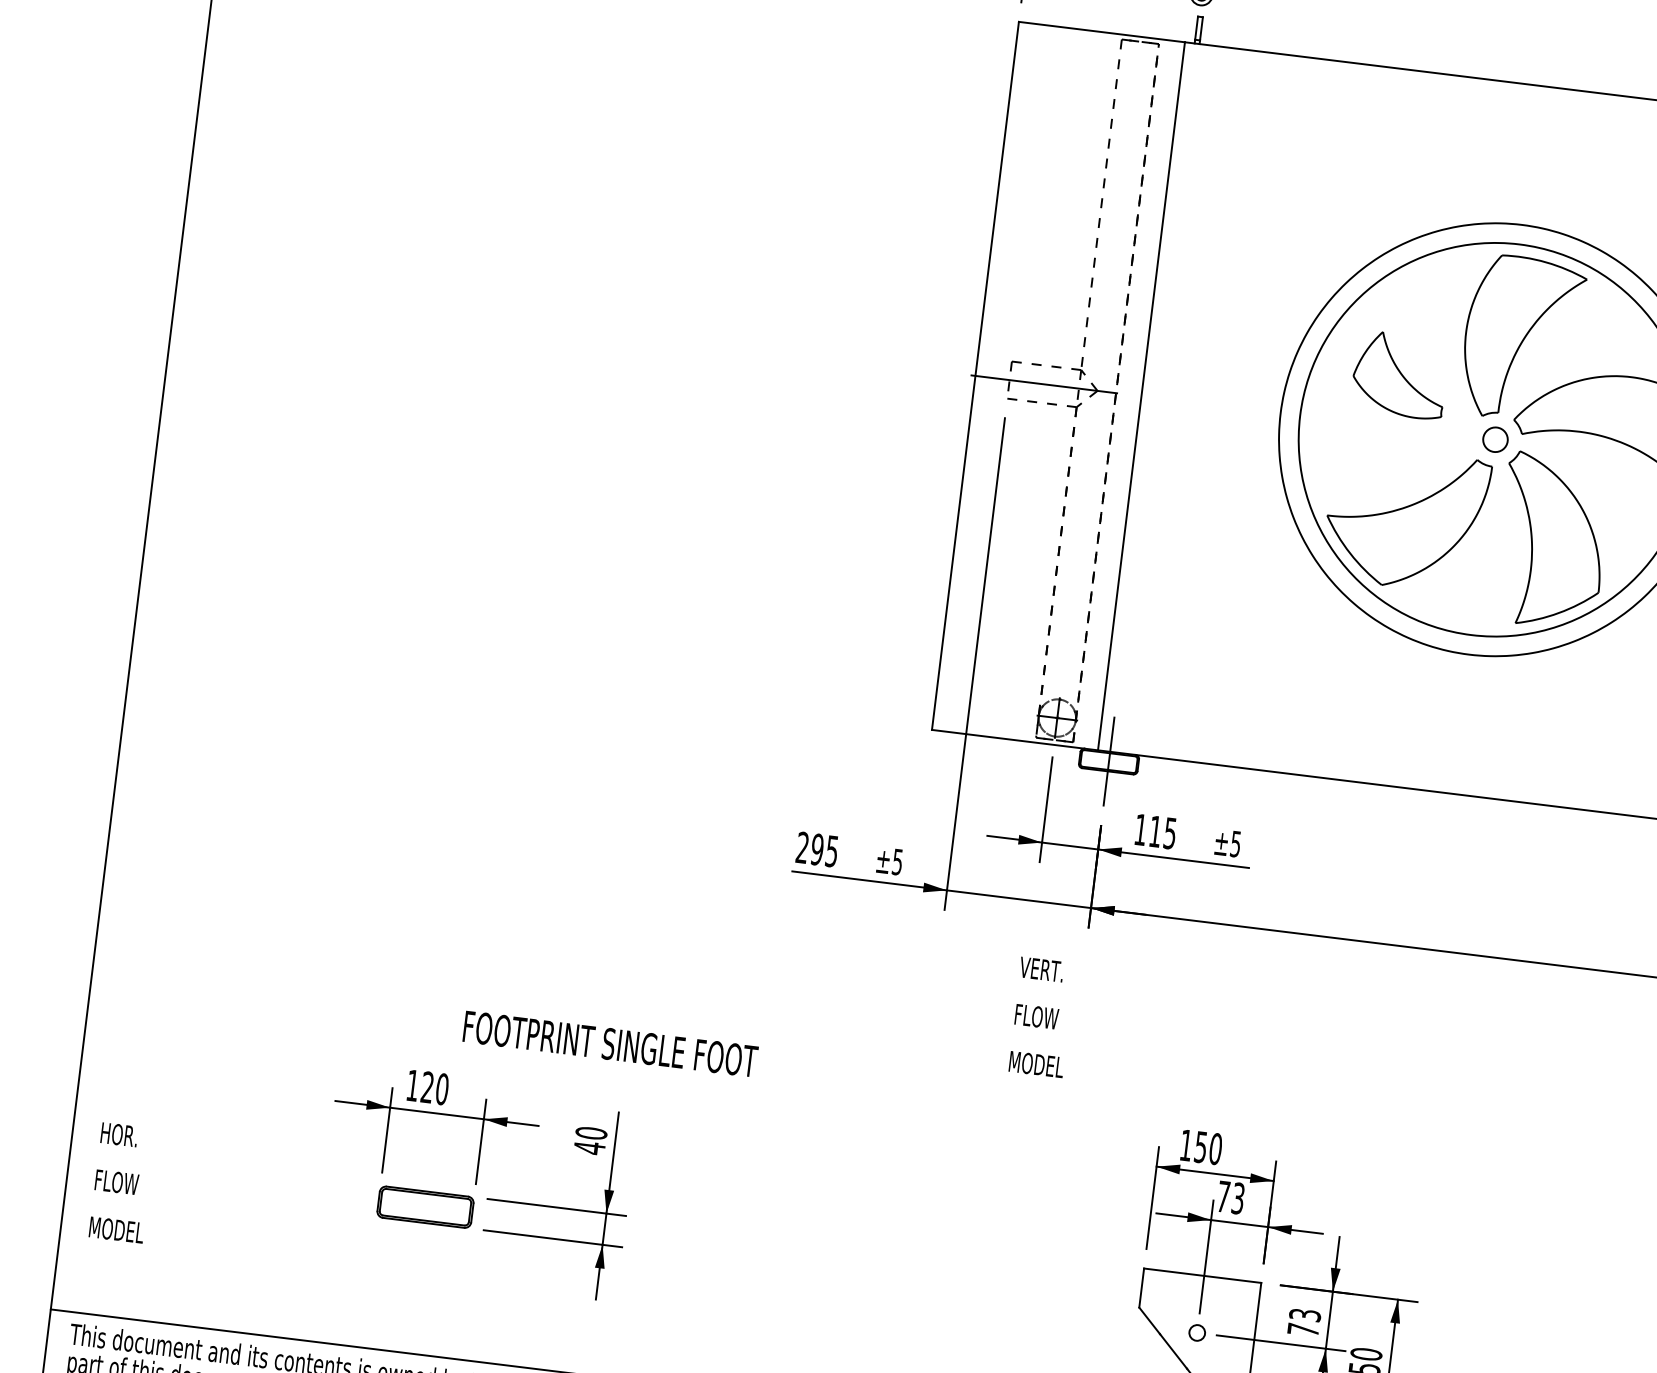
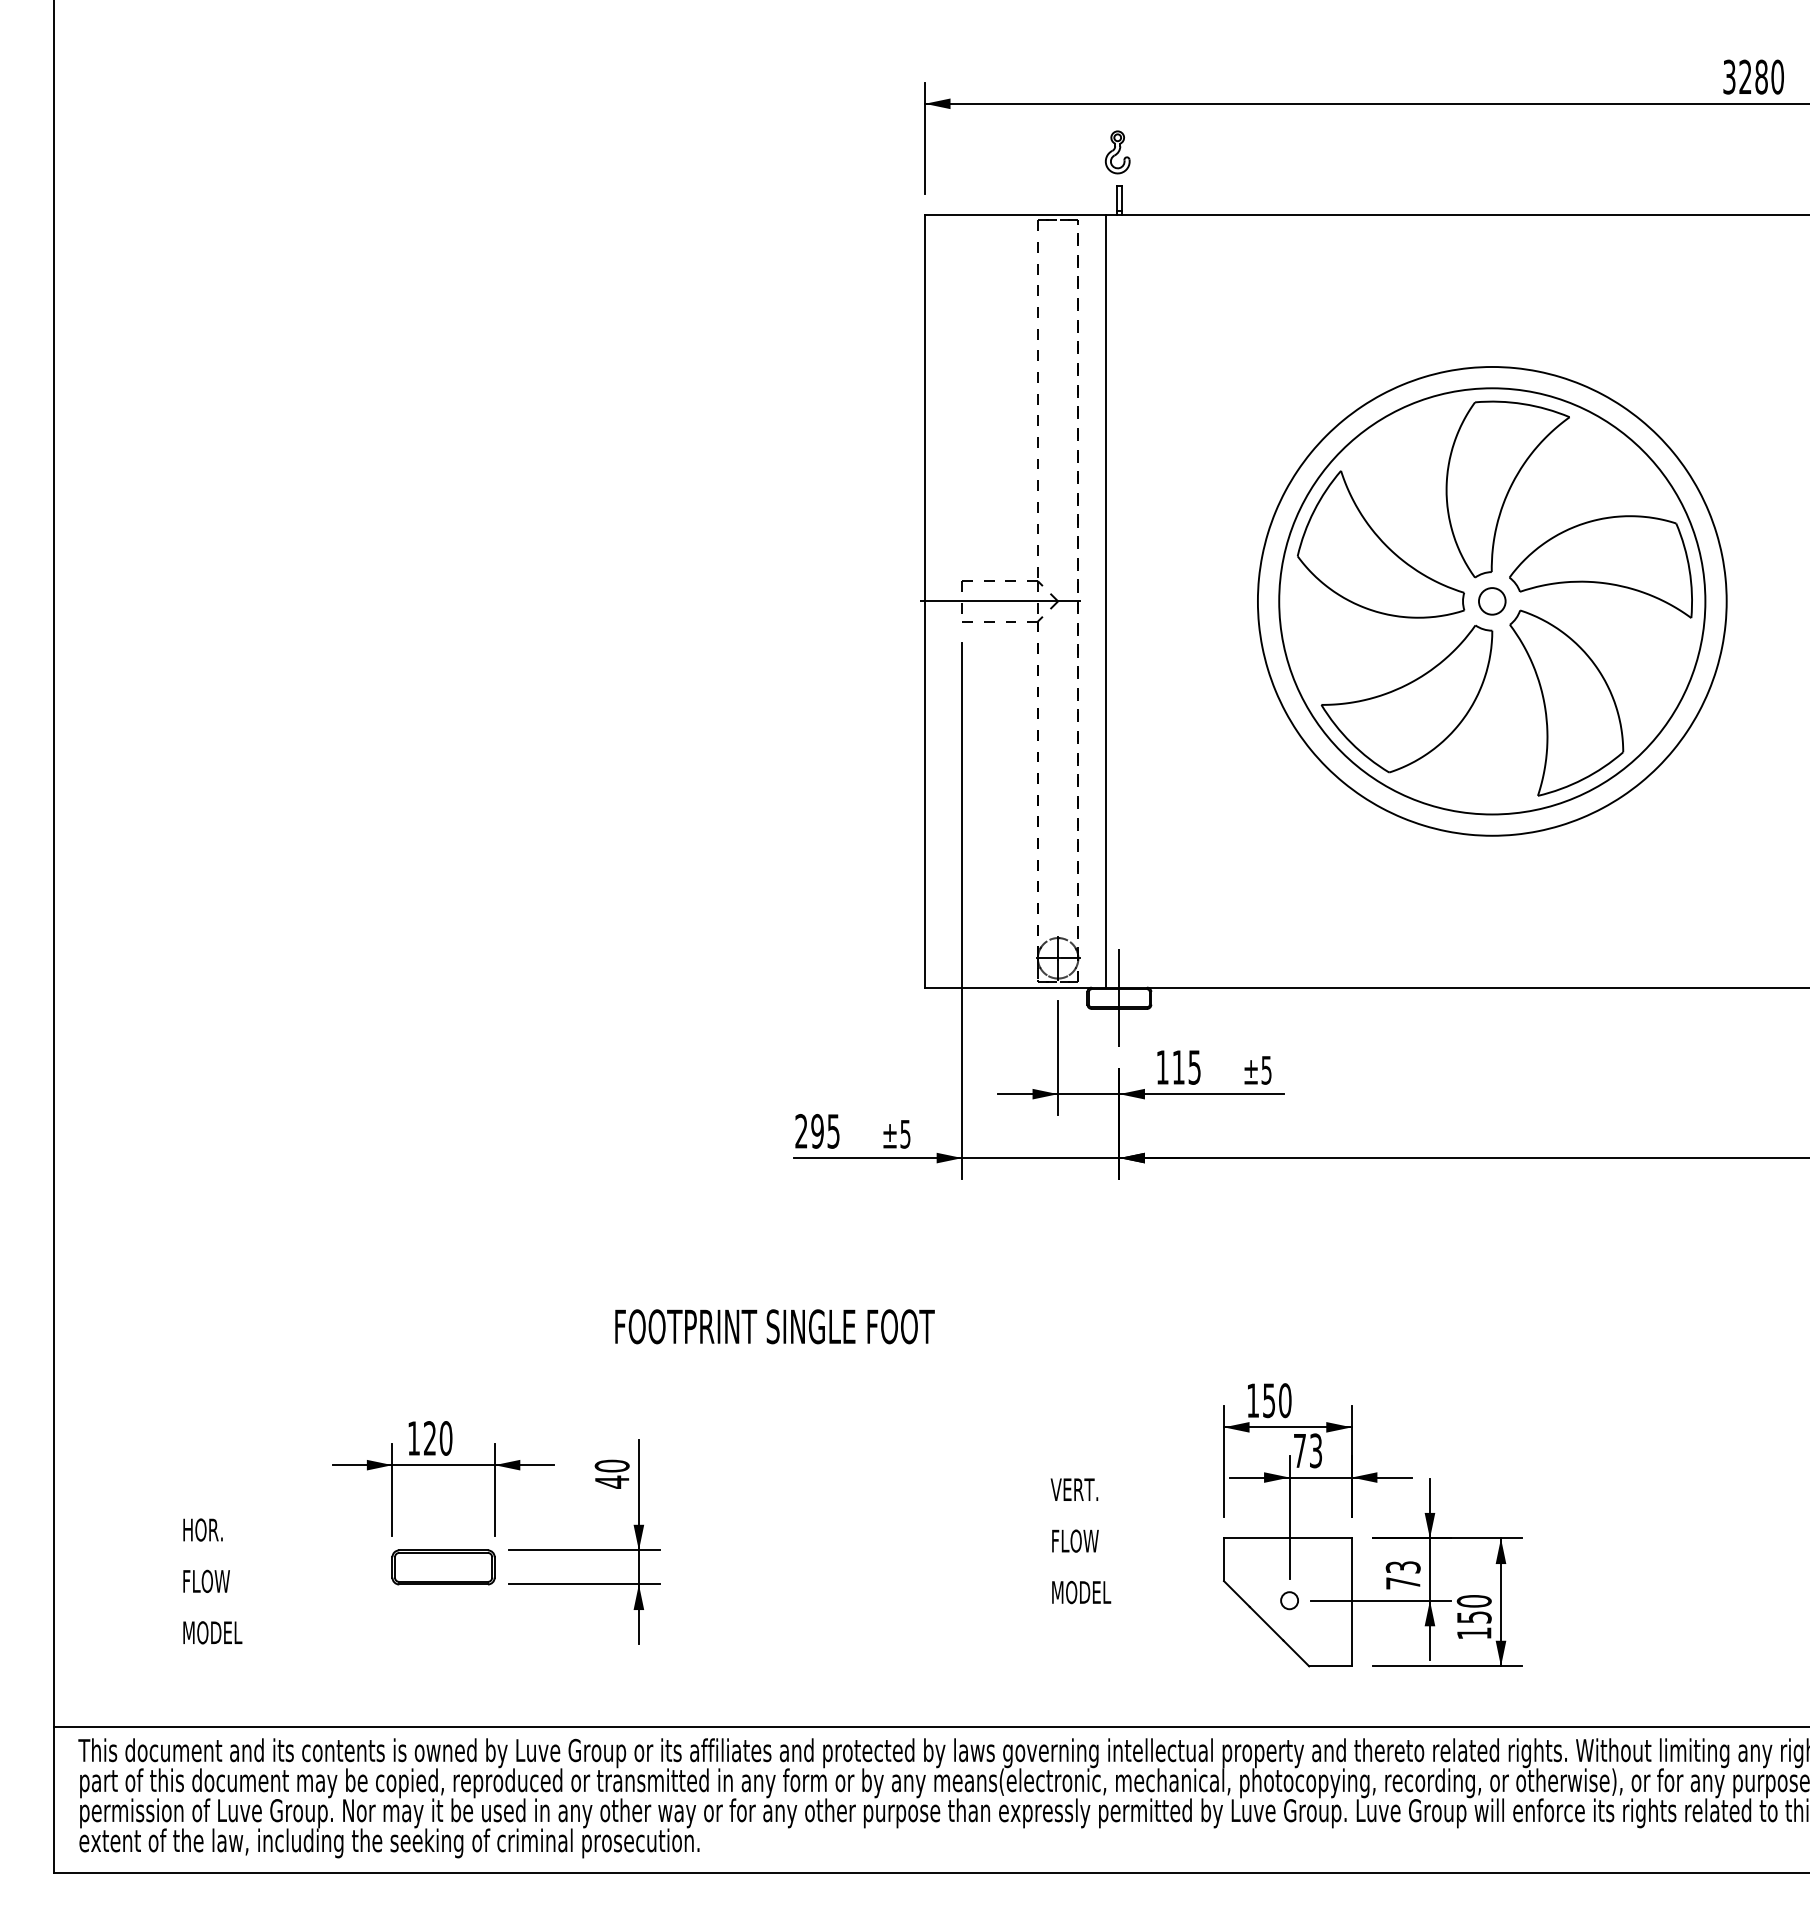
part: (1400, 375) -> (1381, 544), size x1.67
text: (1041, 1017) -> (1080, 1541), moved
text: (610, 1043) -> (774, 1326), moved
text: (122, 1183) -> (212, 1581), moved

